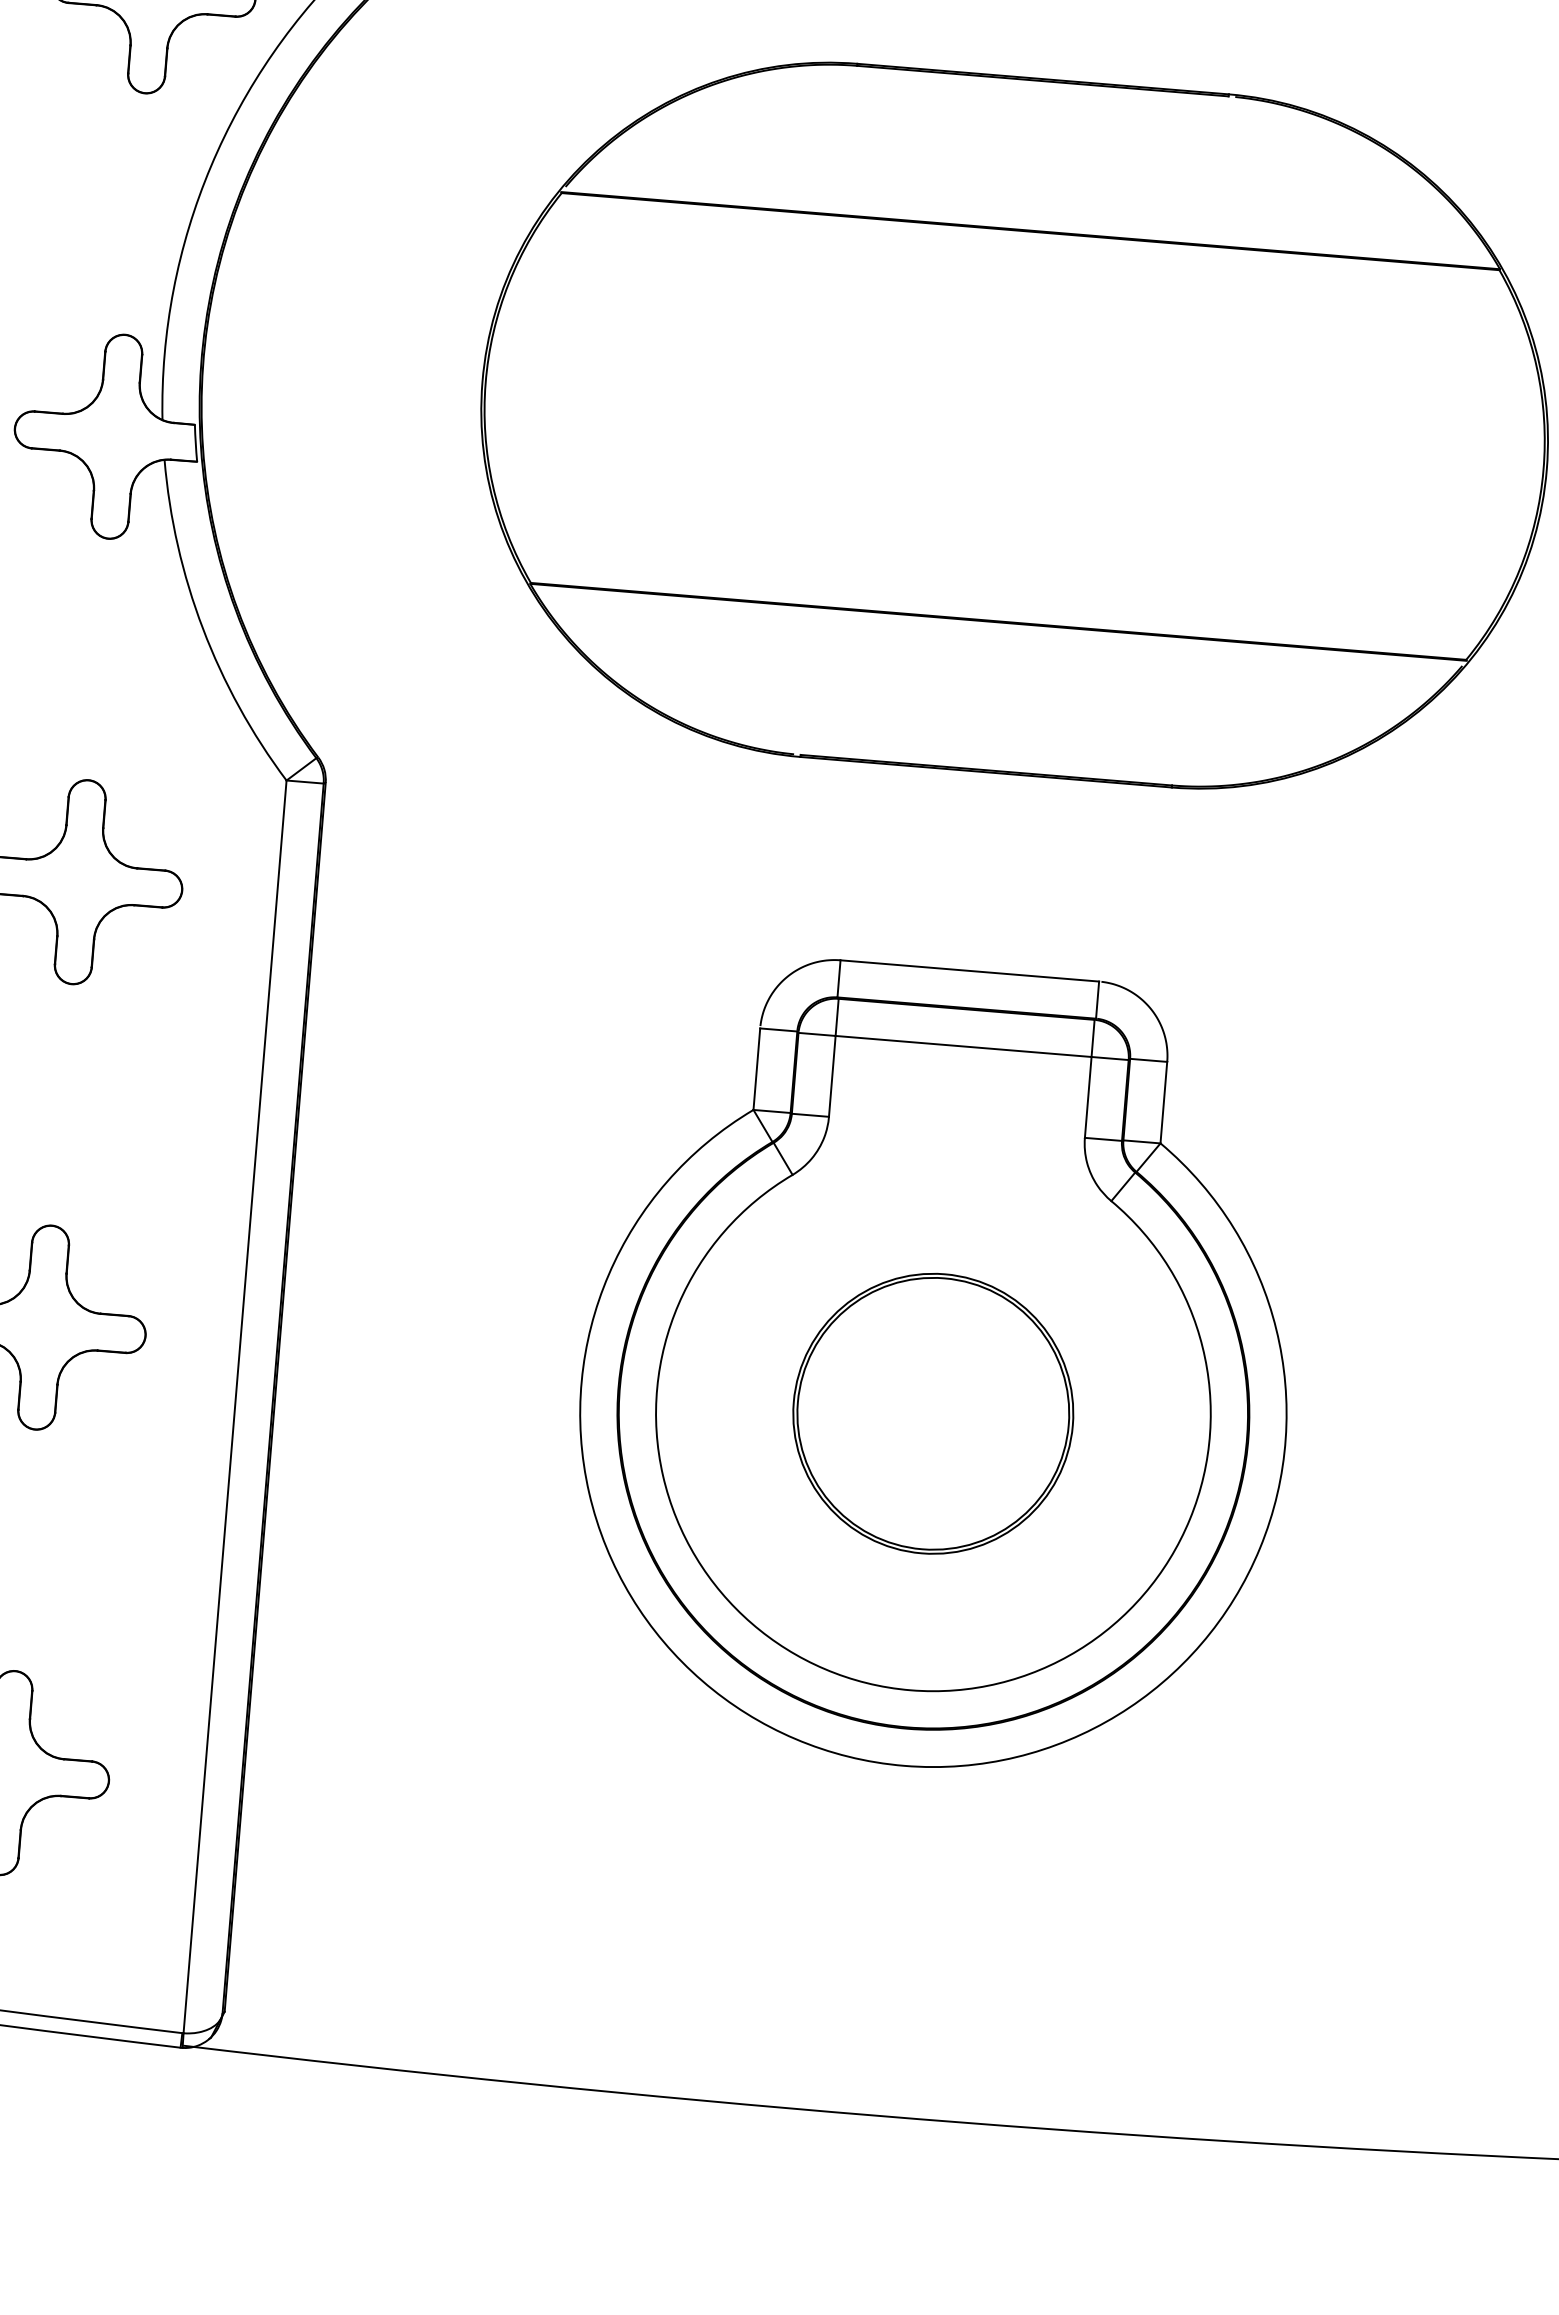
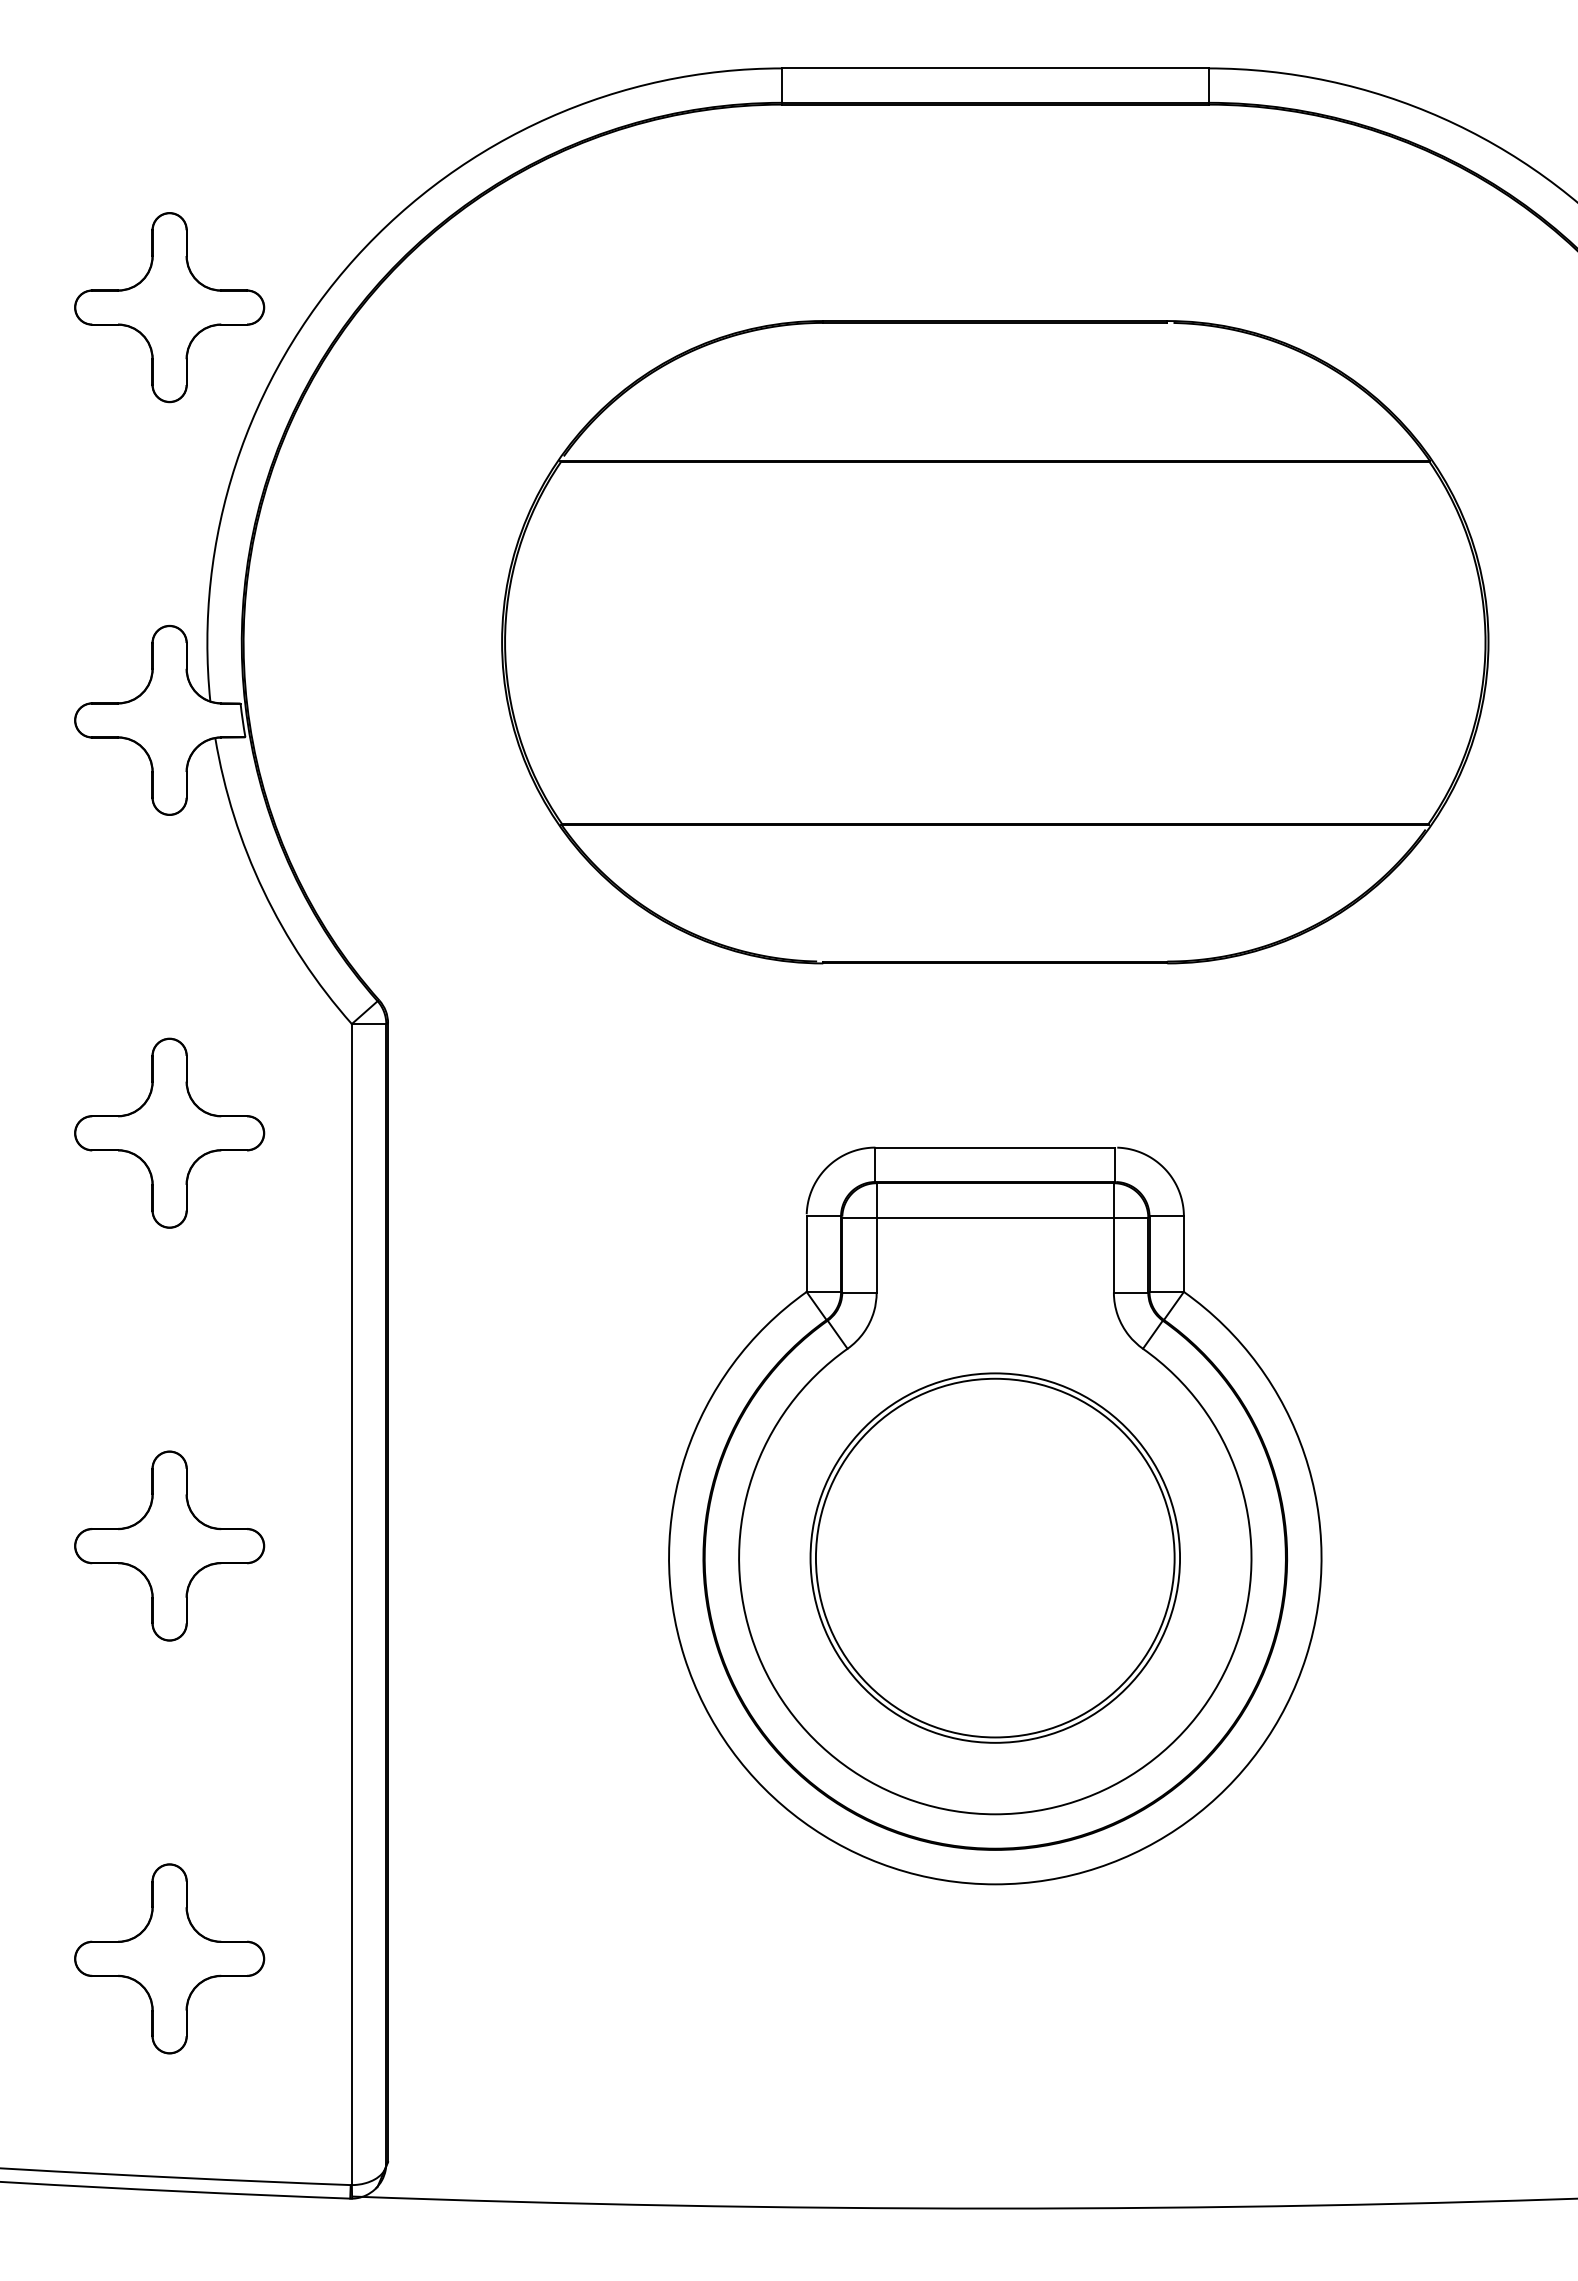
part: (932, 1413) -> (994, 1557), size x1.43

